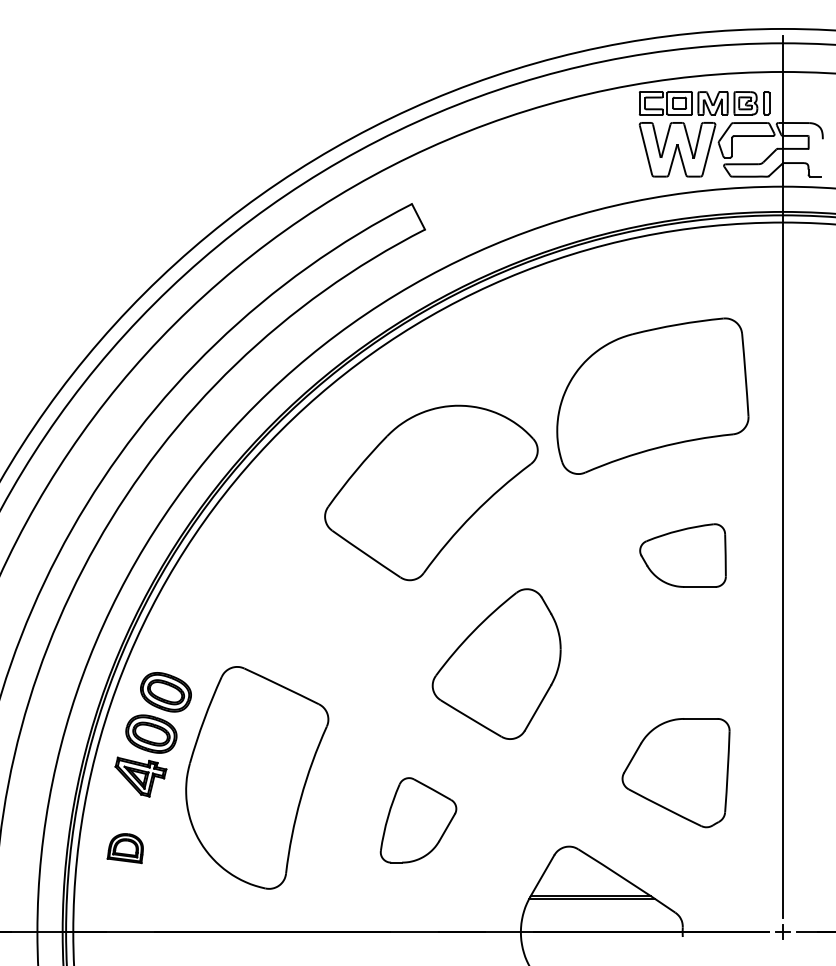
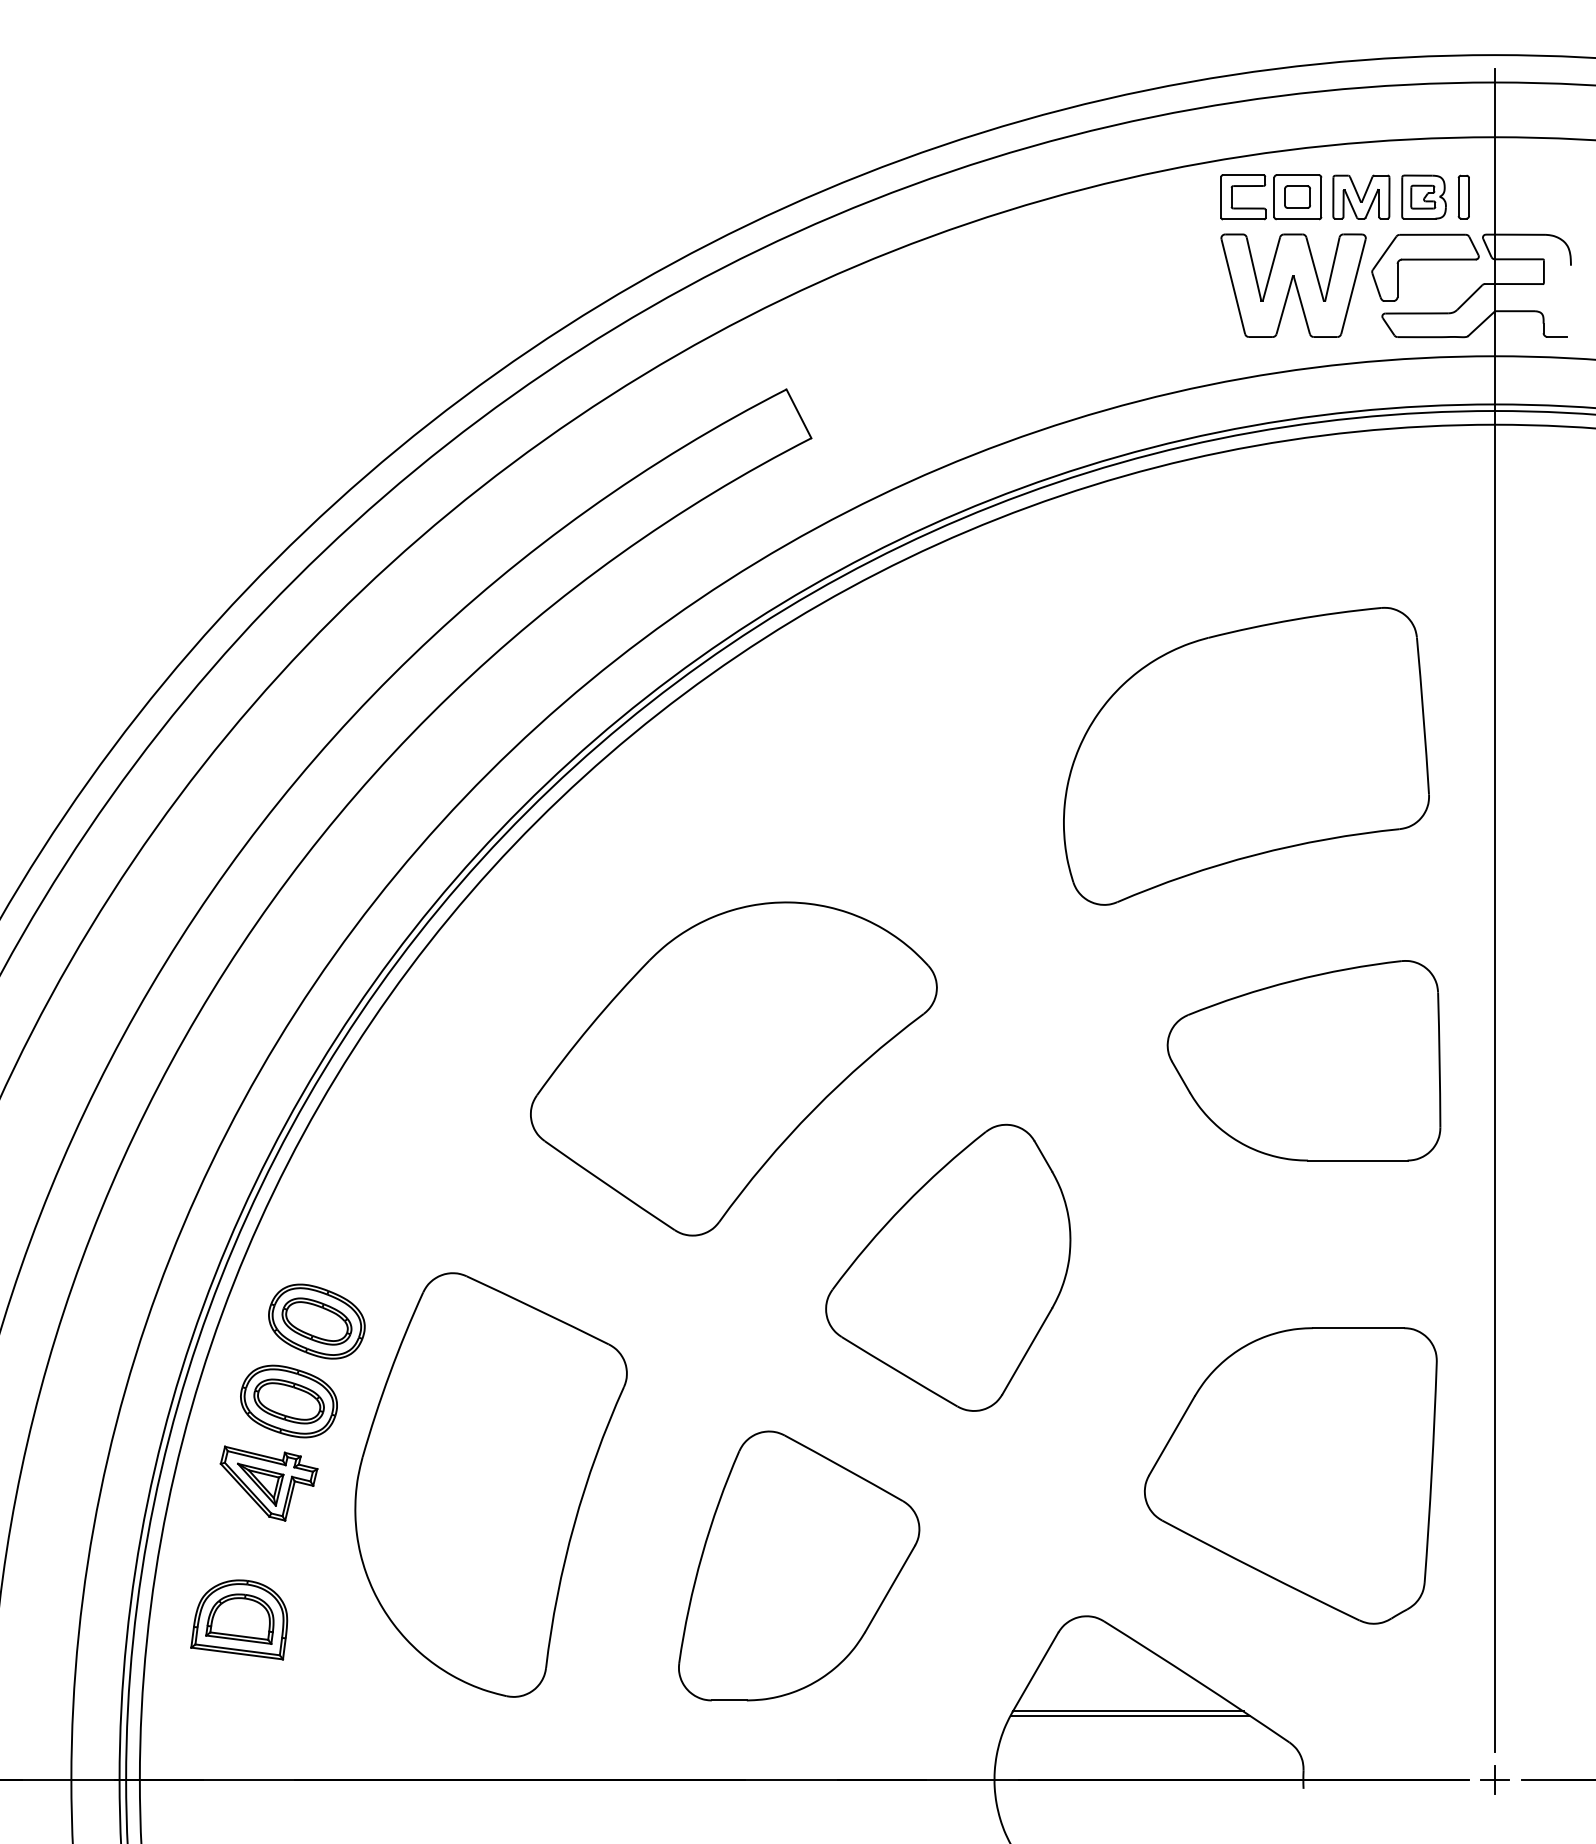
part: (431, 492) -> (734, 1068), moved
part: (682, 555) -> (1303, 1060), size x1.67
part: (675, 772) -> (1289, 1474), size x1.43
part: (418, 820) -> (798, 1566), size x1.67
part: (125, 848) -> (239, 1619), size x1.43

